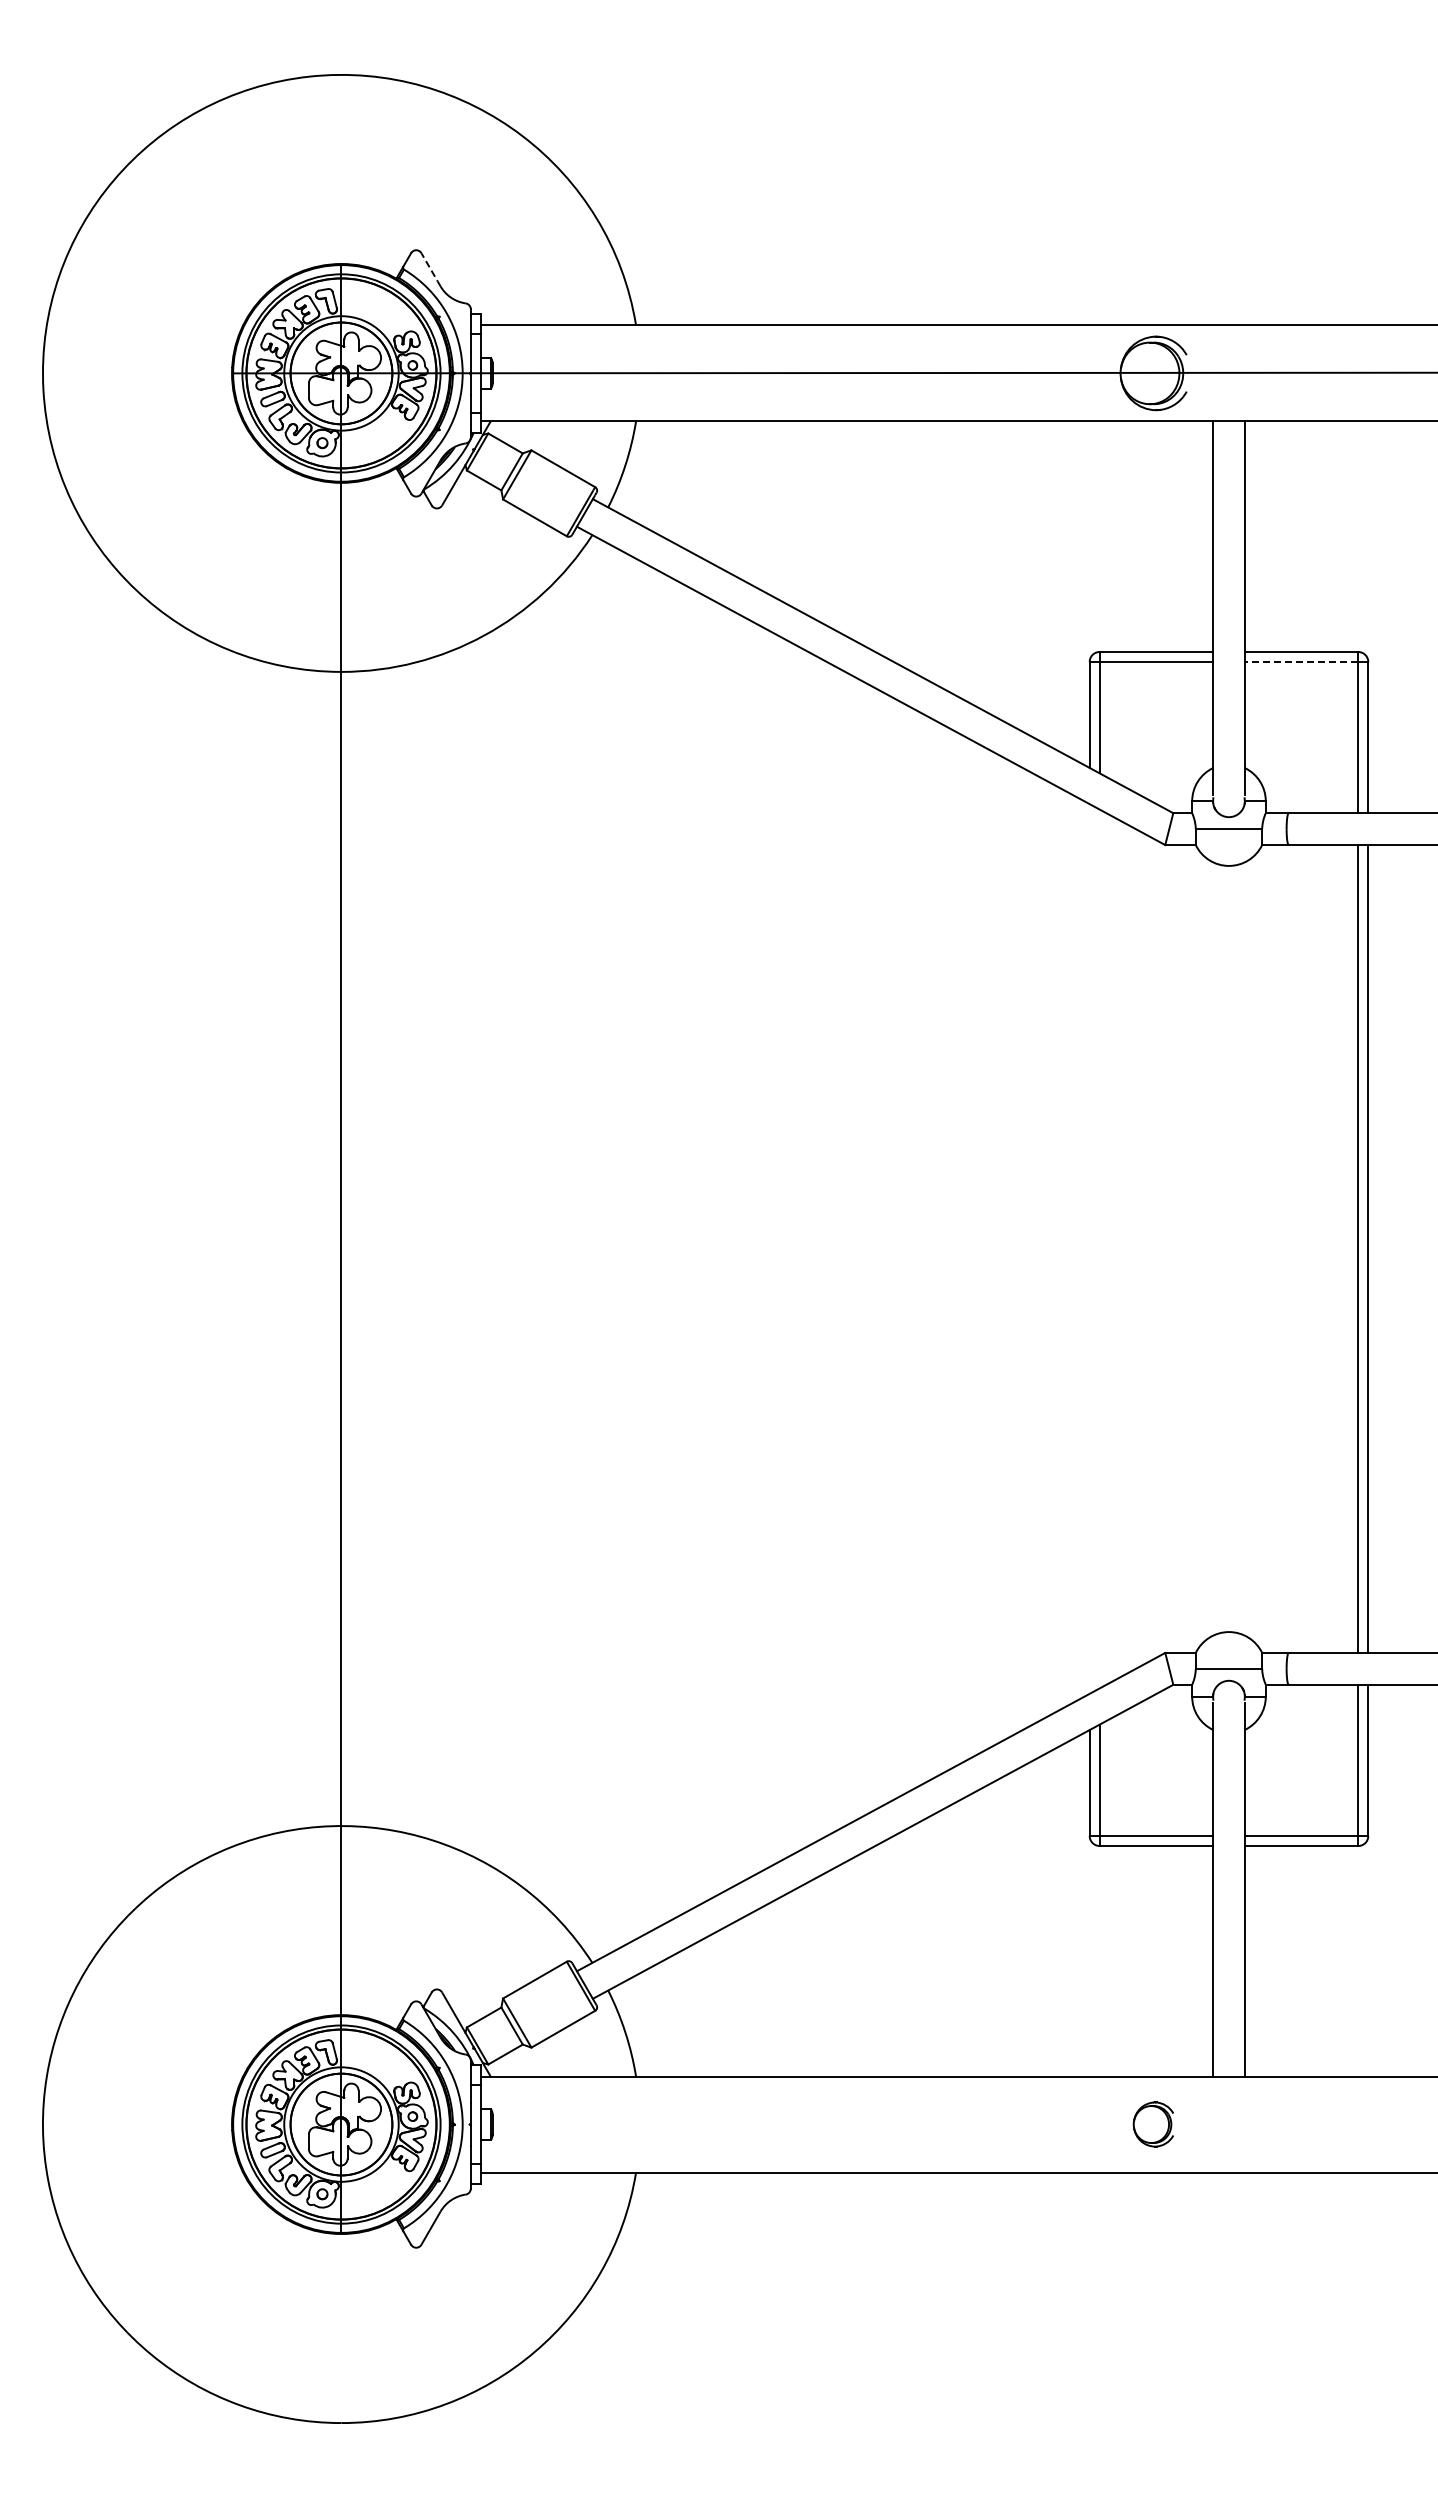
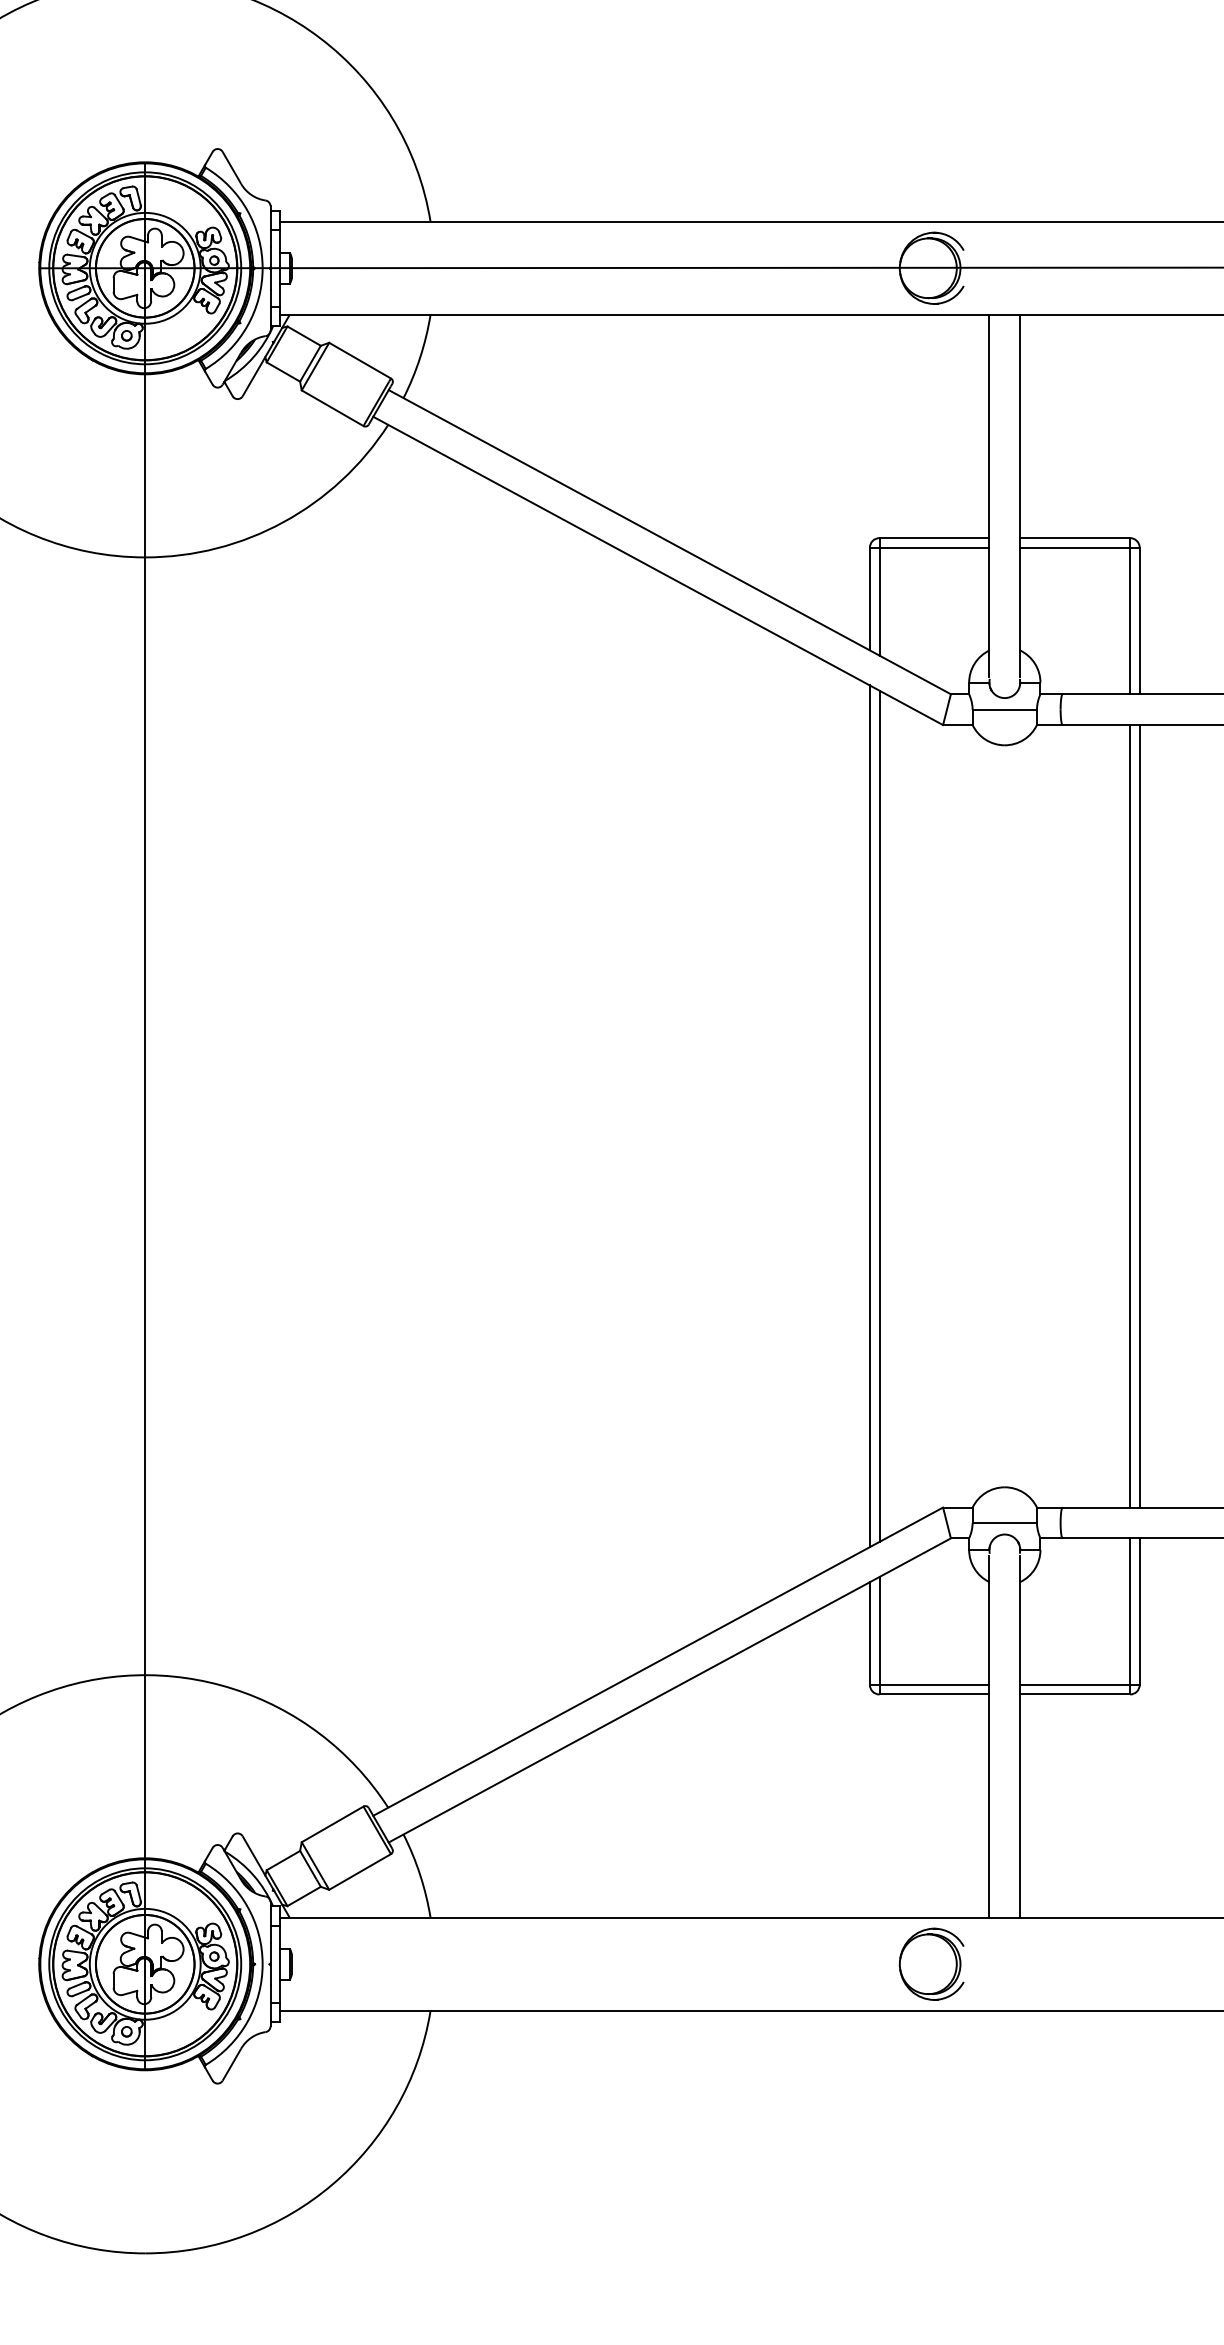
line: (431, 269) -> (232, 167), dashed -> solid
line: (1301, 661) -> (1075, 547), dashed -> solid
line: (1089, 1248) -> (869, 1115), added
line: (1099, 1248) -> (879, 1115), added
part: (1153, 2124) -> (931, 1964), size x1.67

